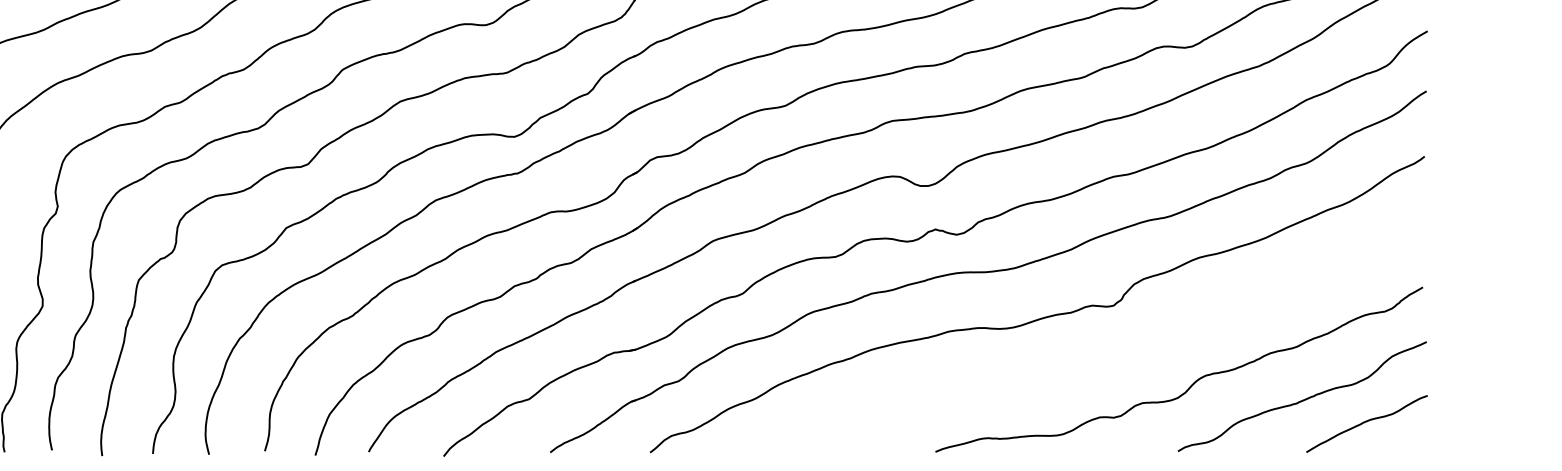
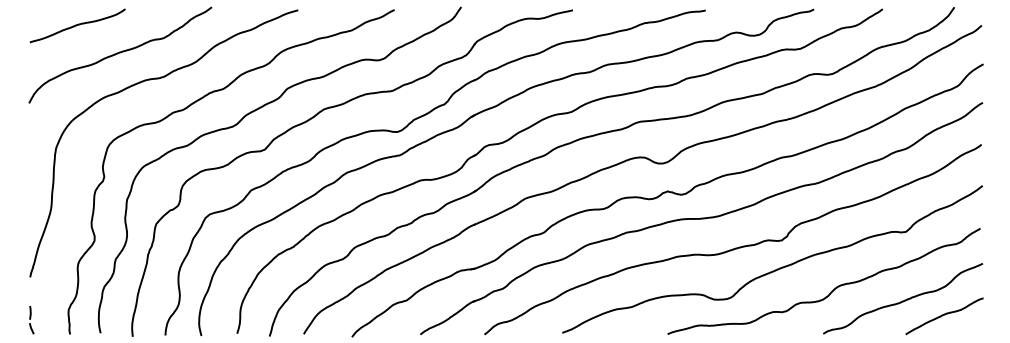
curve: (1106, 349) -> (777, 268), added

